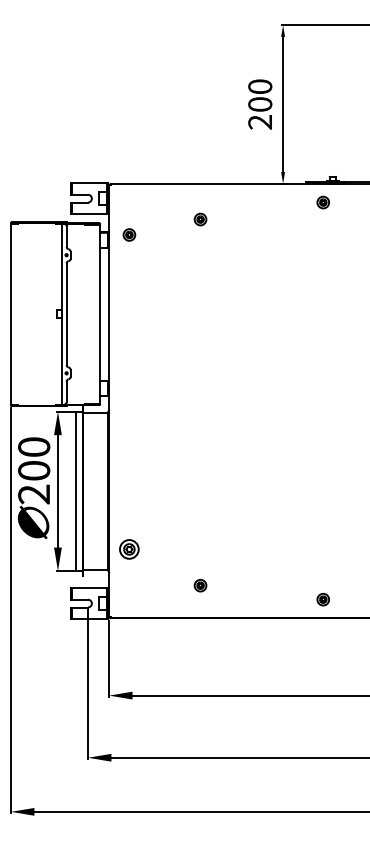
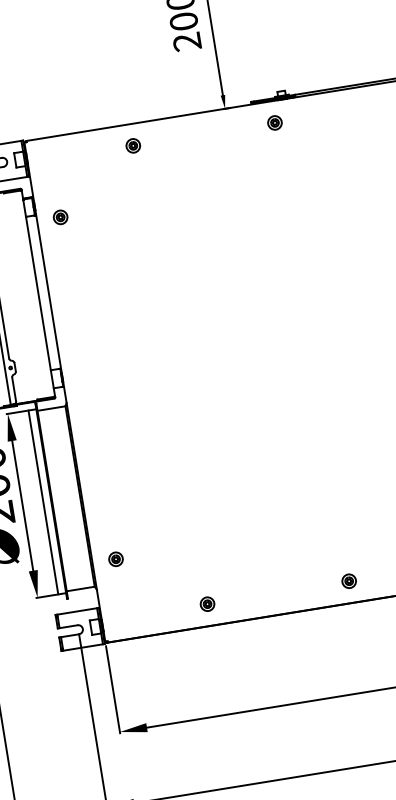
part: (200, 219) -> (133, 145), moved
part: (129, 234) -> (60, 216), moved
part: (129, 548) -> (115, 558), size x0.62
part: (200, 585) -> (207, 604), moved

